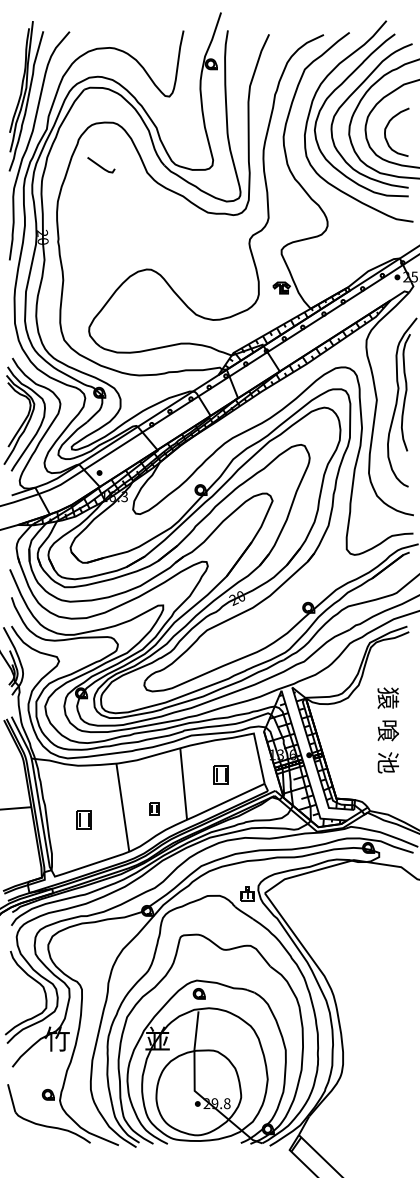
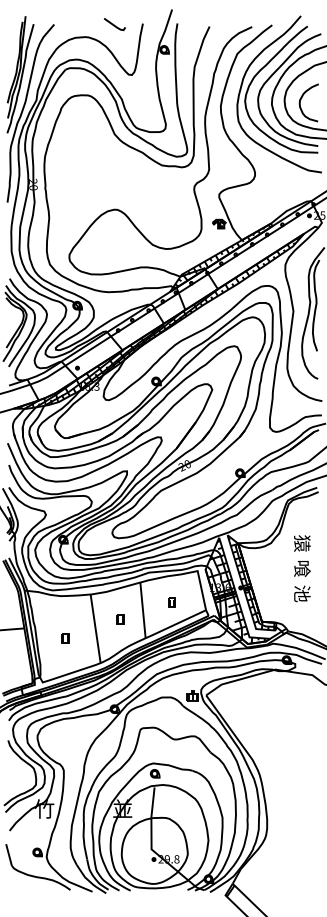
line: (100, 165) -> (114, 24), moved
part: (220, 773) -> (171, 602), size x0.62
part: (154, 808) -> (120, 619), moved
part: (84, 820) -> (65, 638), size x0.62

